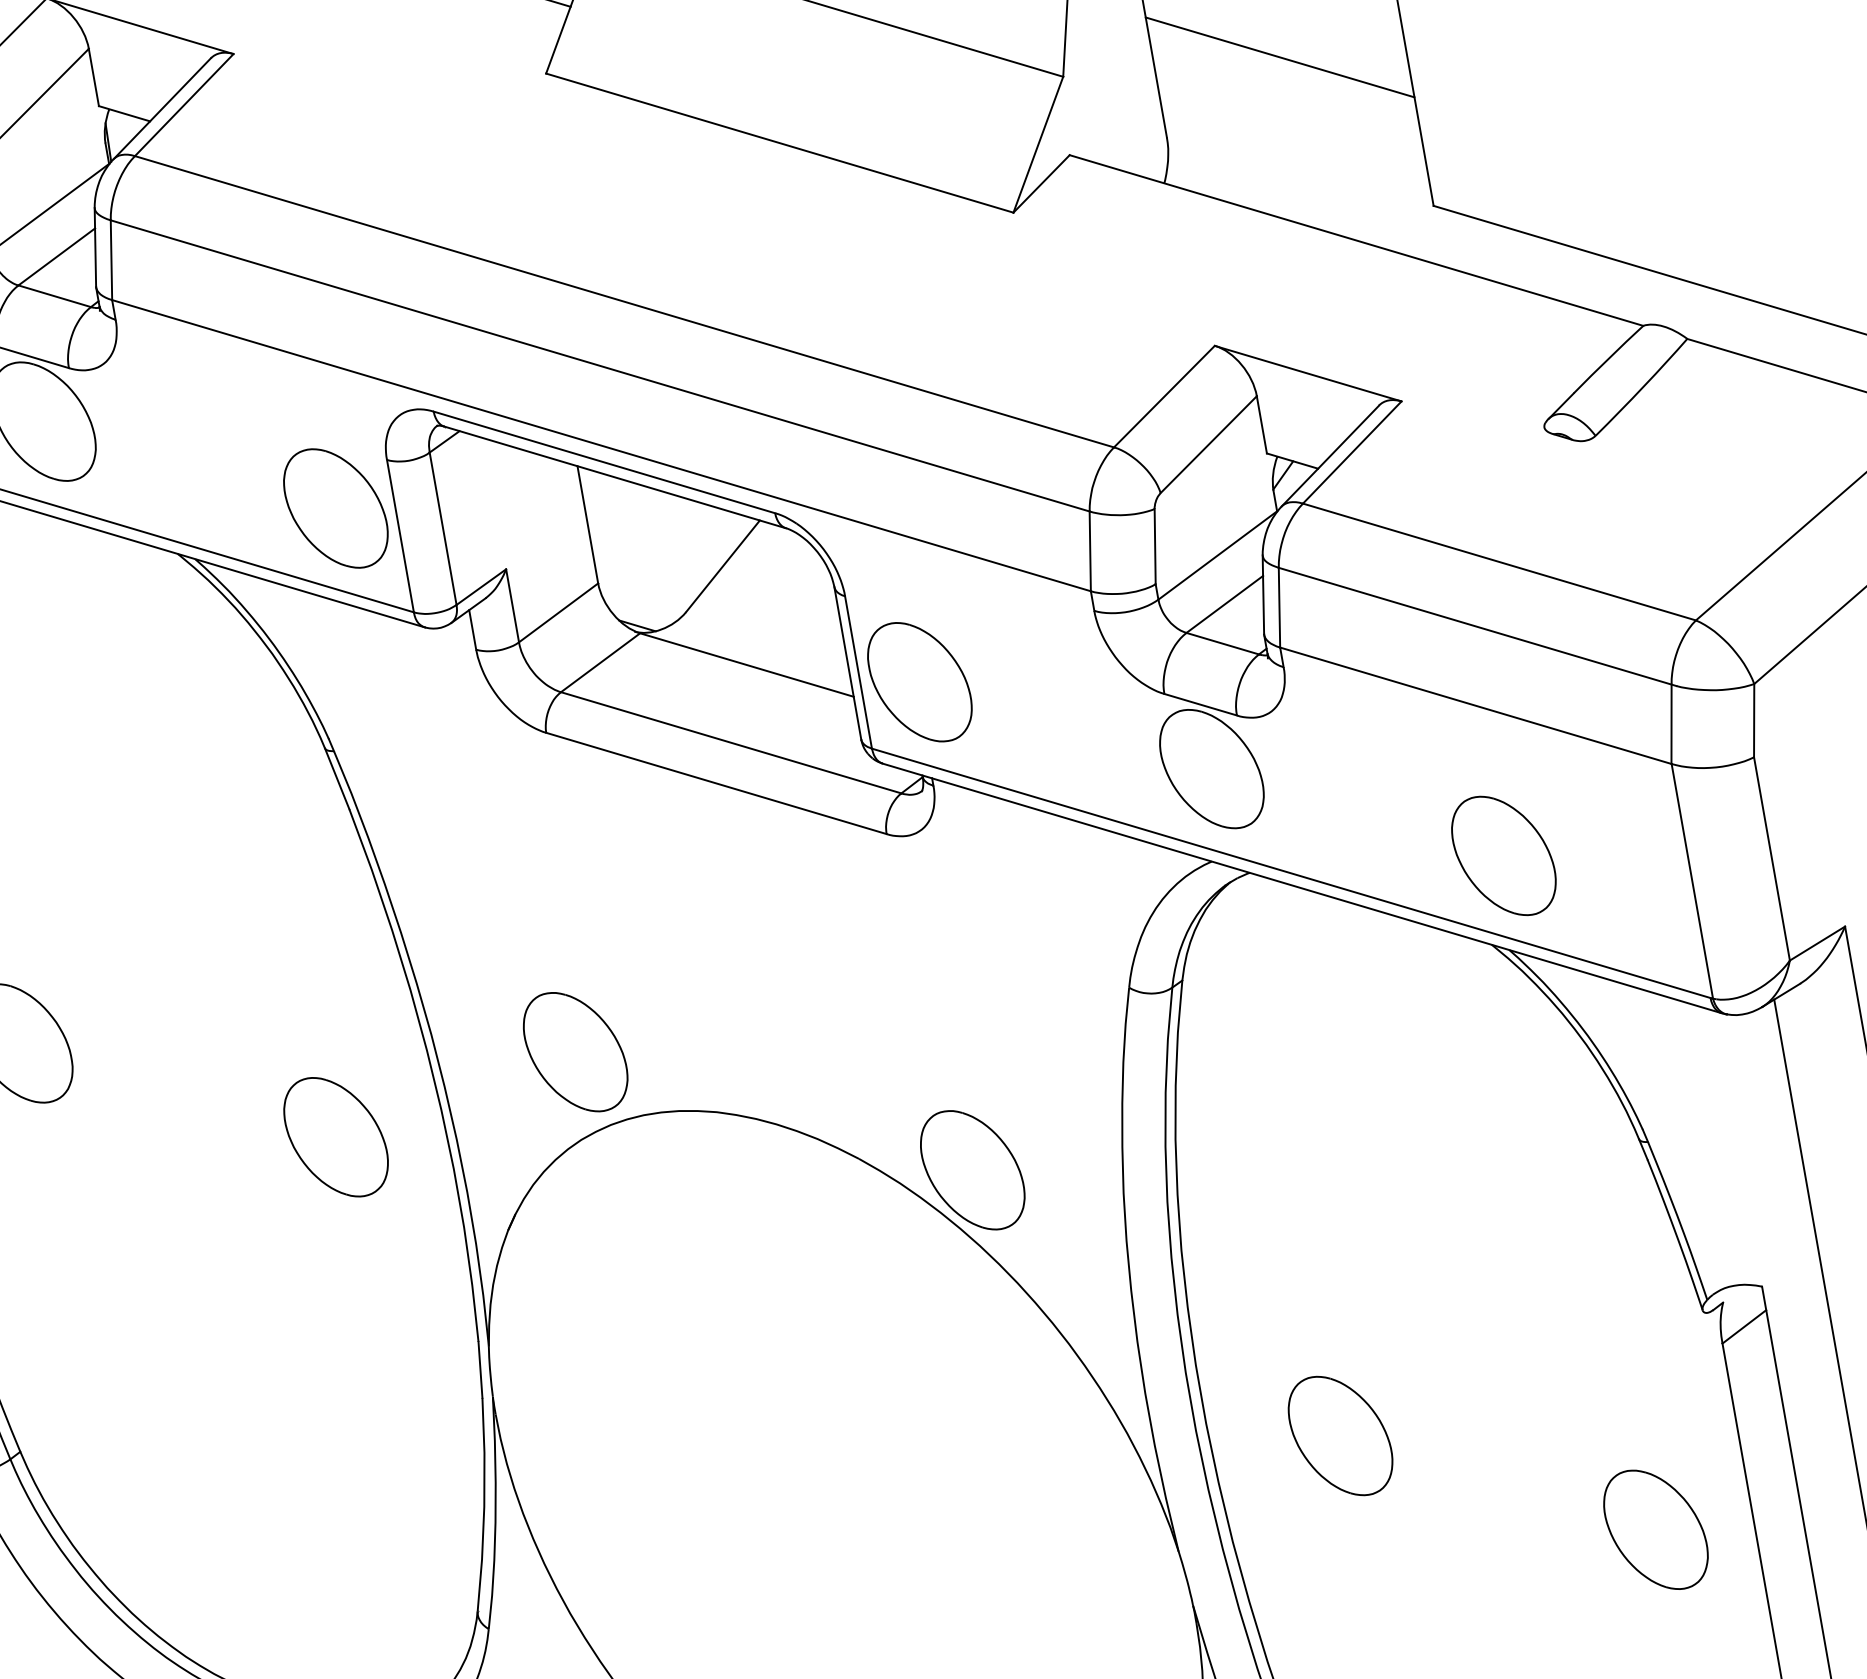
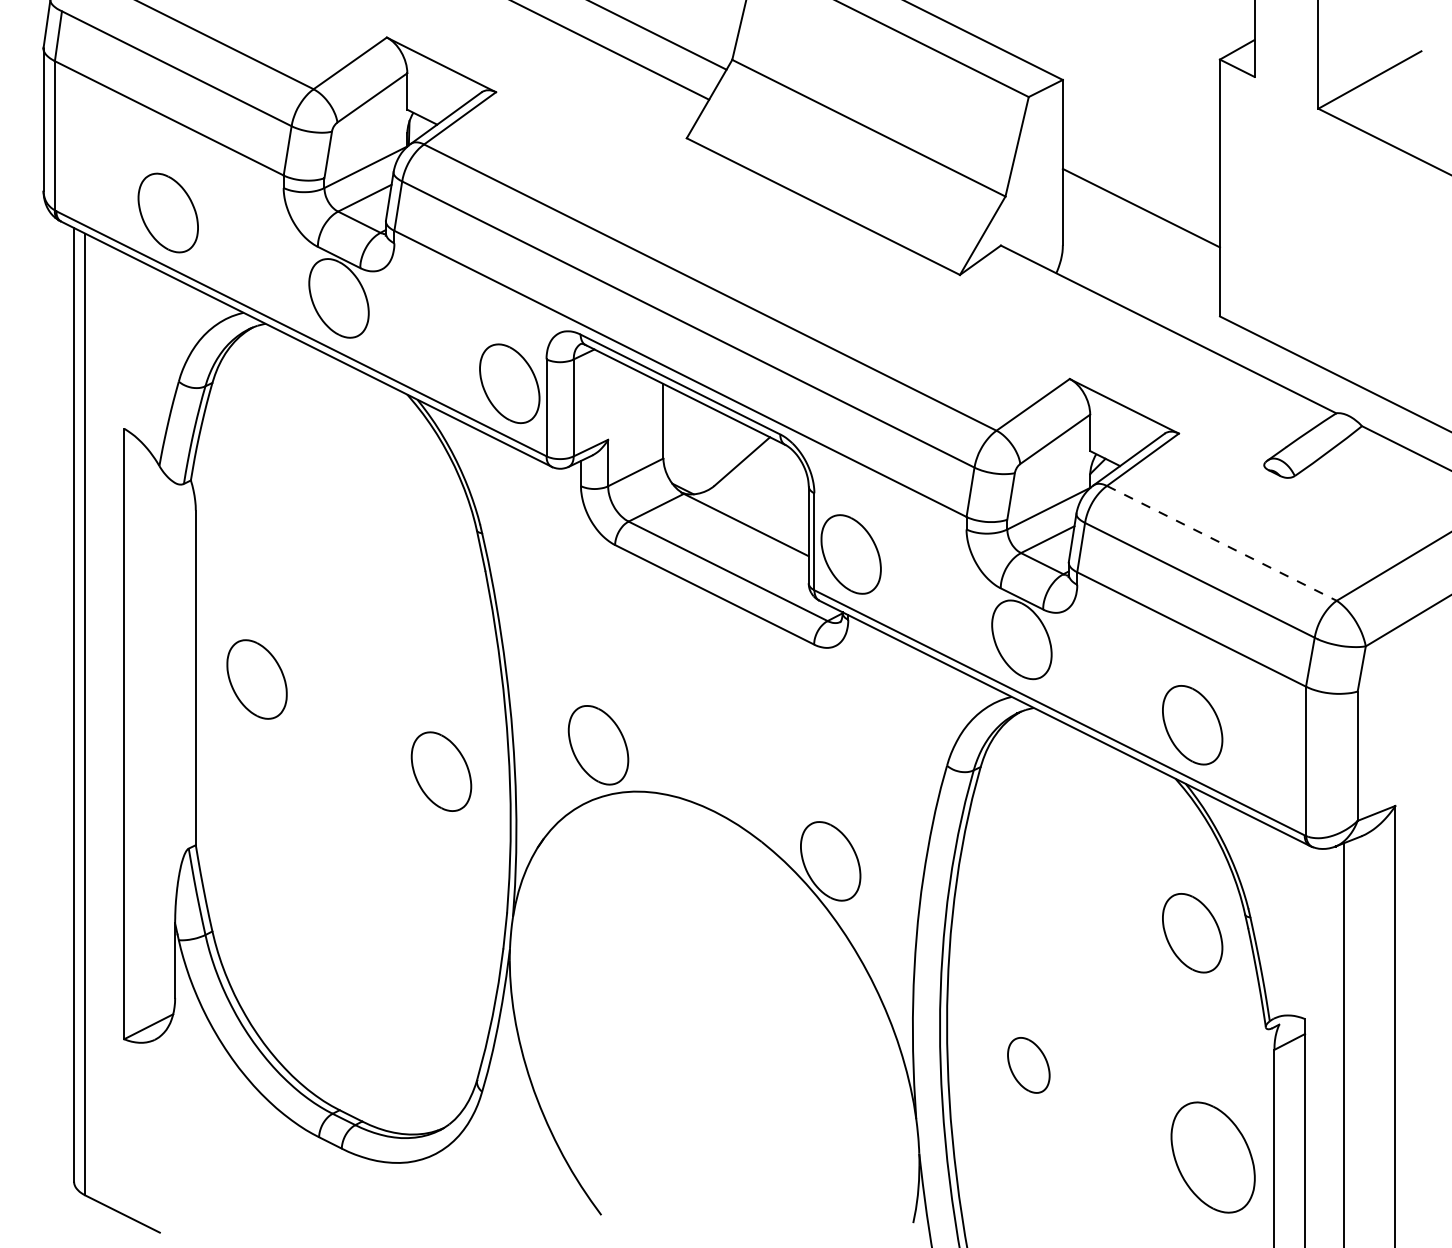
line: (1500, 562) -> (1222, 543), solid -> dashed
part: (1561, 1183) -> (1192, 933), added
part: (1340, 1436) -> (1028, 1065), size x0.7
part: (1654, 1529) -> (1212, 1157), size x1.4

